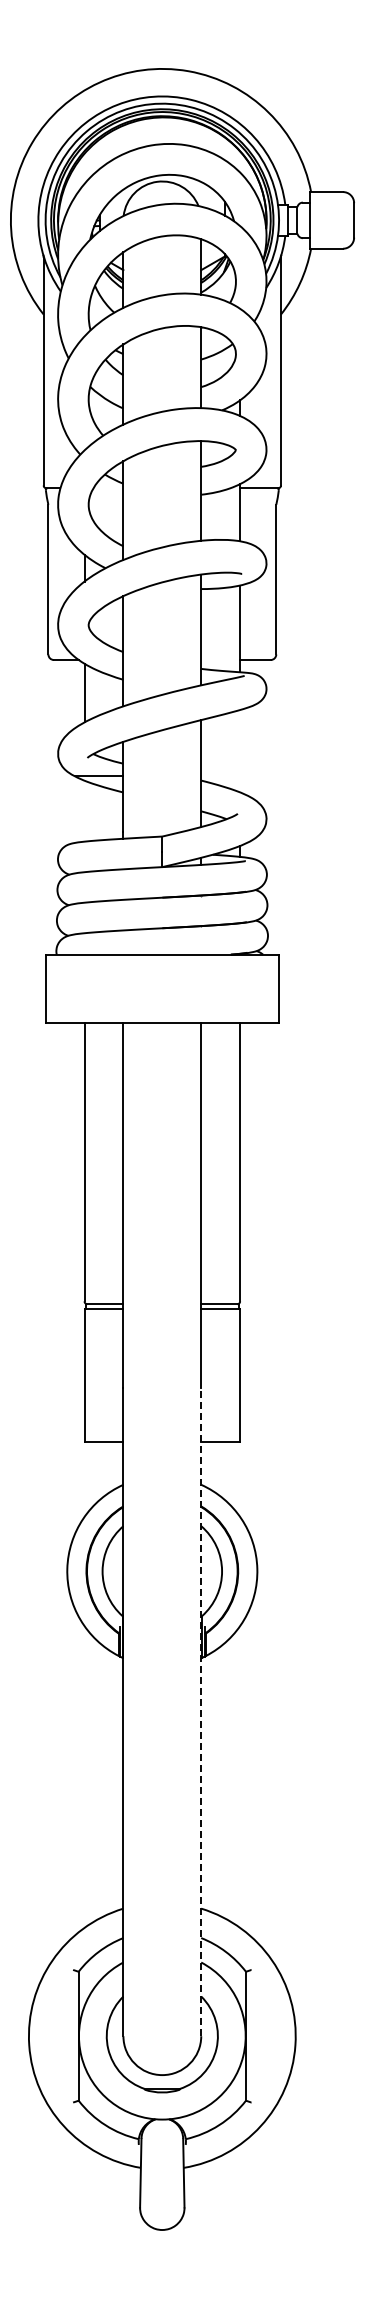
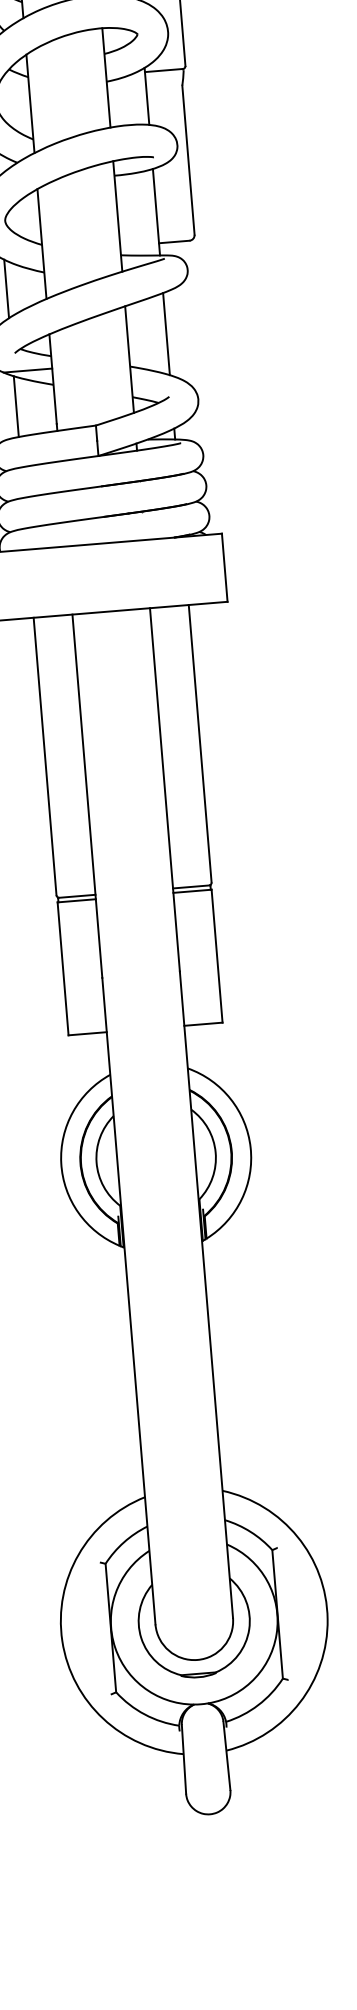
line: (240, 751) -> (166, 334), added
line: (84, 810) -> (16, 405), added
line: (201, 1711) -> (206, 1294), dashed -> solid

